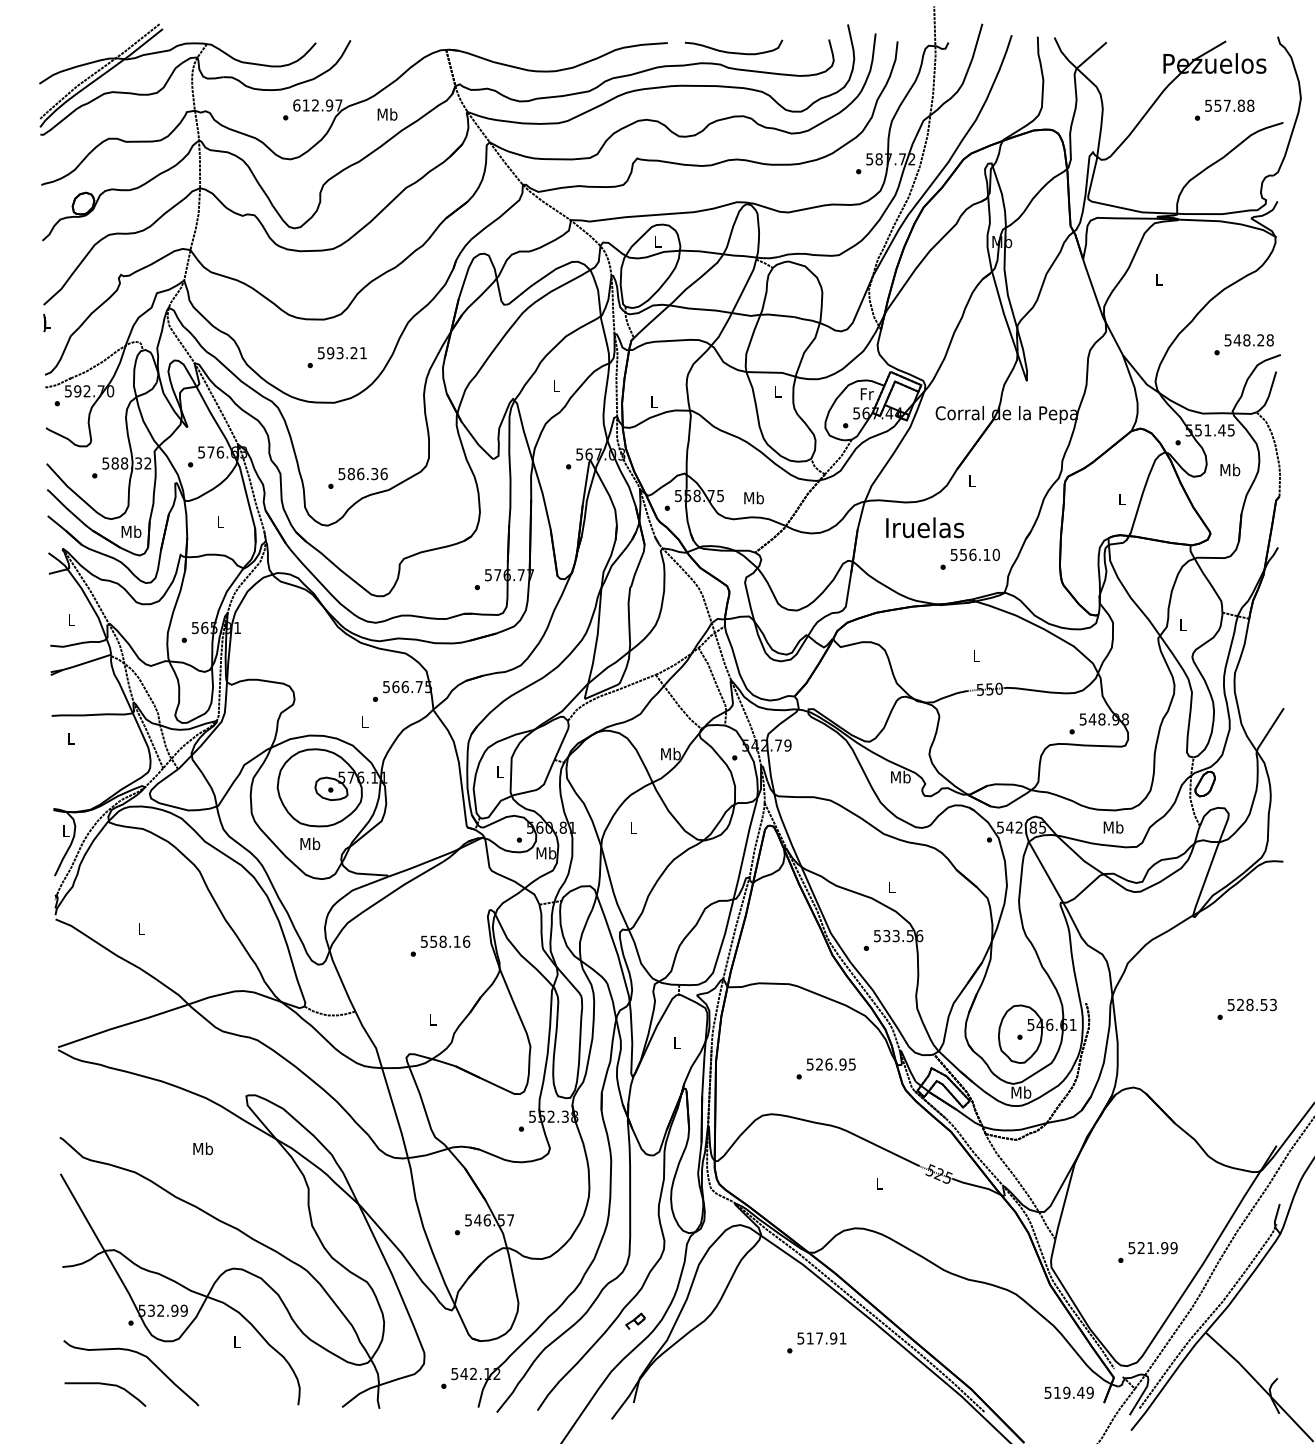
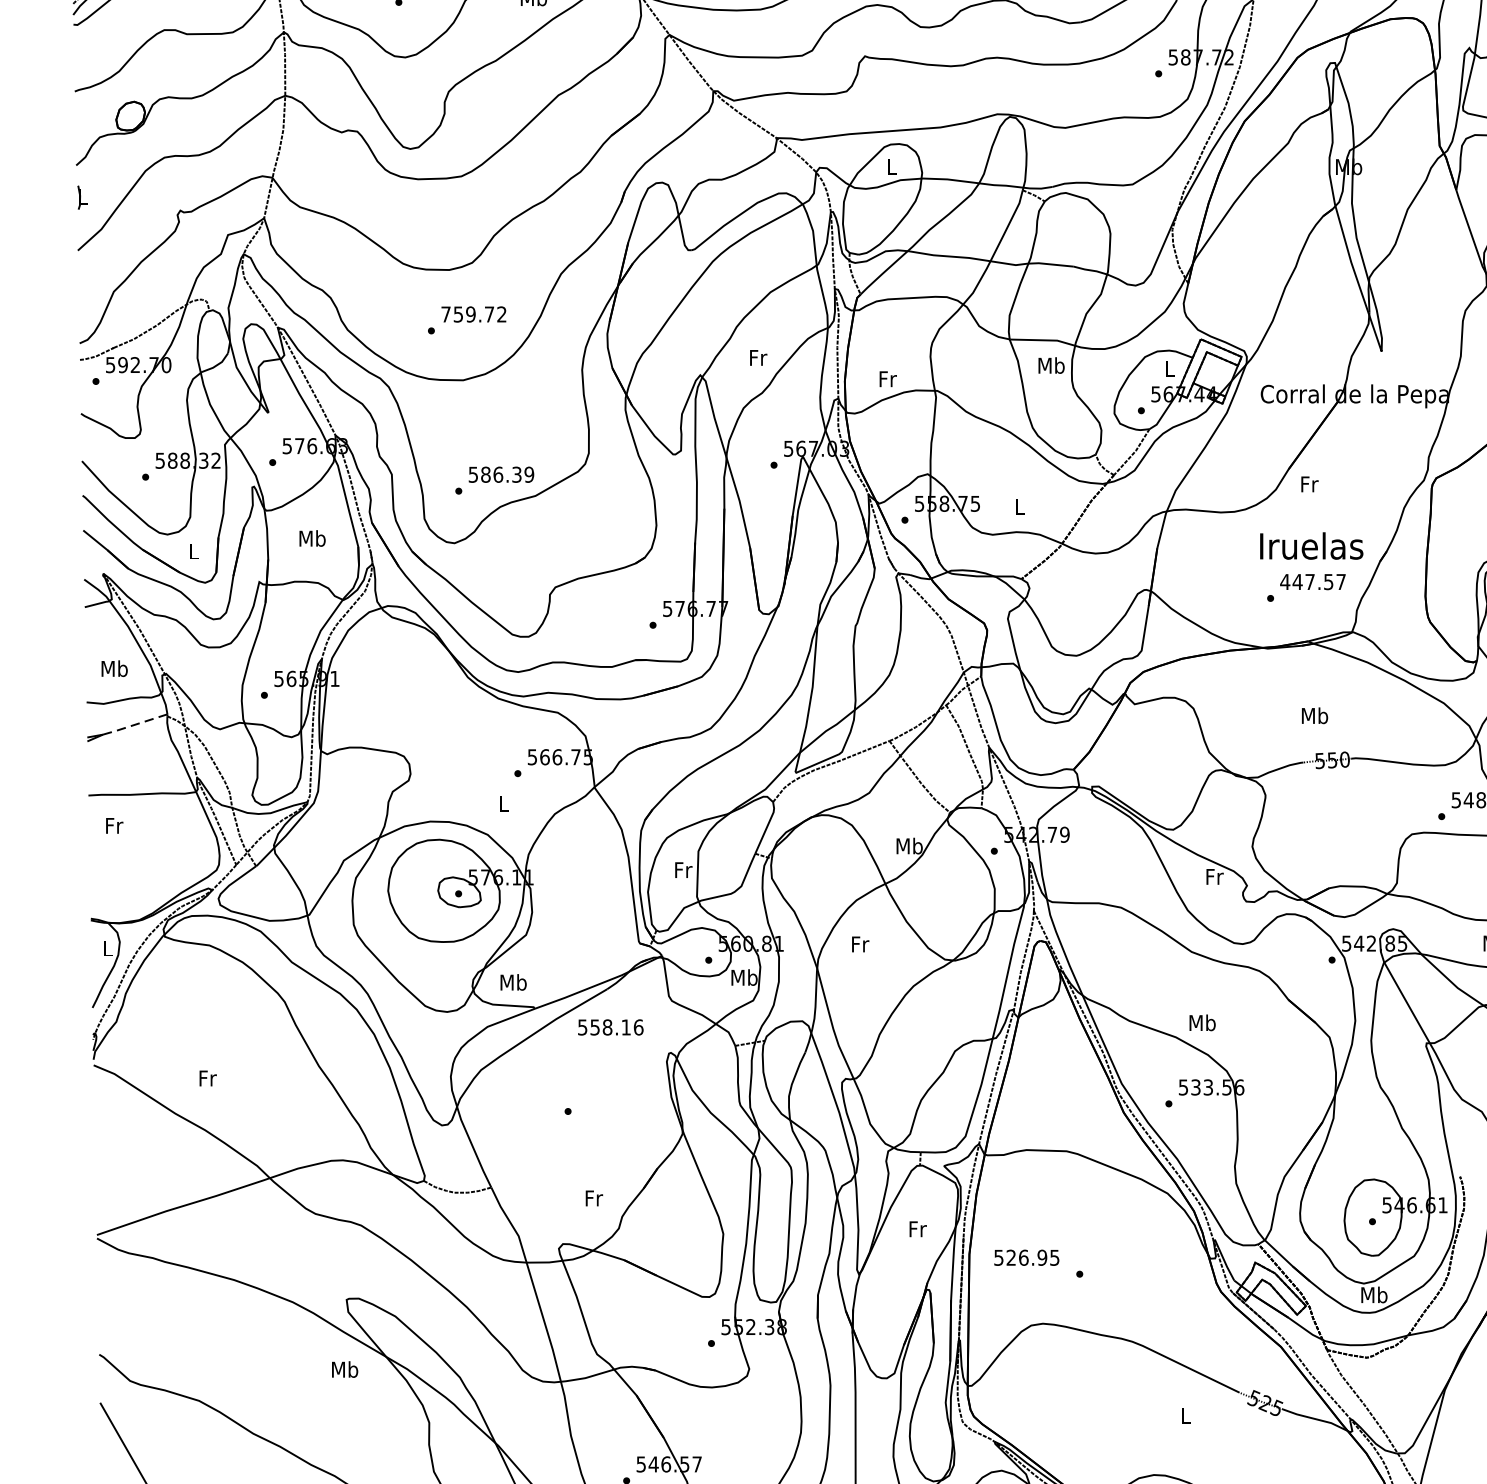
part: (46, 323) -> (81, 198), moved
text: (341, 353) -> (472, 314), 593.21 -> 759.72
text: (556, 385) -> (757, 357), L -> Fr
text: (777, 391) -> (1050, 365), L -> Mb
text: (866, 394) -> (1169, 369), Fr -> L
text: (654, 401) -> (887, 378), L -> Fr
text: (383, 474) -> (528, 475), 586.36 -> 586.39
text: (972, 481) -> (1309, 484), L -> Fr
text: (753, 497) -> (1019, 505), Mb -> L
text: (220, 521) -> (312, 537), L -> Mb
text: (924, 527) -> (1310, 545), moved
text: (131, 531) -> (194, 550), Mb -> L
text: (974, 554) -> (1312, 581), 556.10 -> 447.57
text: (71, 620) -> (114, 668), L -> Mb
text: (976, 655) -> (1314, 715), L -> Mb
line: (86, 662) -> (134, 724), solid -> dashed
text: (71, 738) -> (114, 825), L -> Fr
text: (500, 772) -> (683, 870), L -> Fr
text: (900, 776) -> (1214, 875), Mb -> Fr
text: (633, 828) -> (860, 944), L -> Fr
text: (310, 843) -> (513, 981), moved
text: (891, 887) -> (1202, 1023), L -> Mb
text: (141, 929) -> (207, 1078), L -> Fr
text: (445, 941) -> (610, 1027), moved
text: (432, 1019) -> (593, 1198), L -> Fr
text: (676, 1042) -> (917, 1228), L -> Fr
text: (830, 1064) -> (1025, 1257), moved
text: (202, 1148) -> (344, 1369), moved

